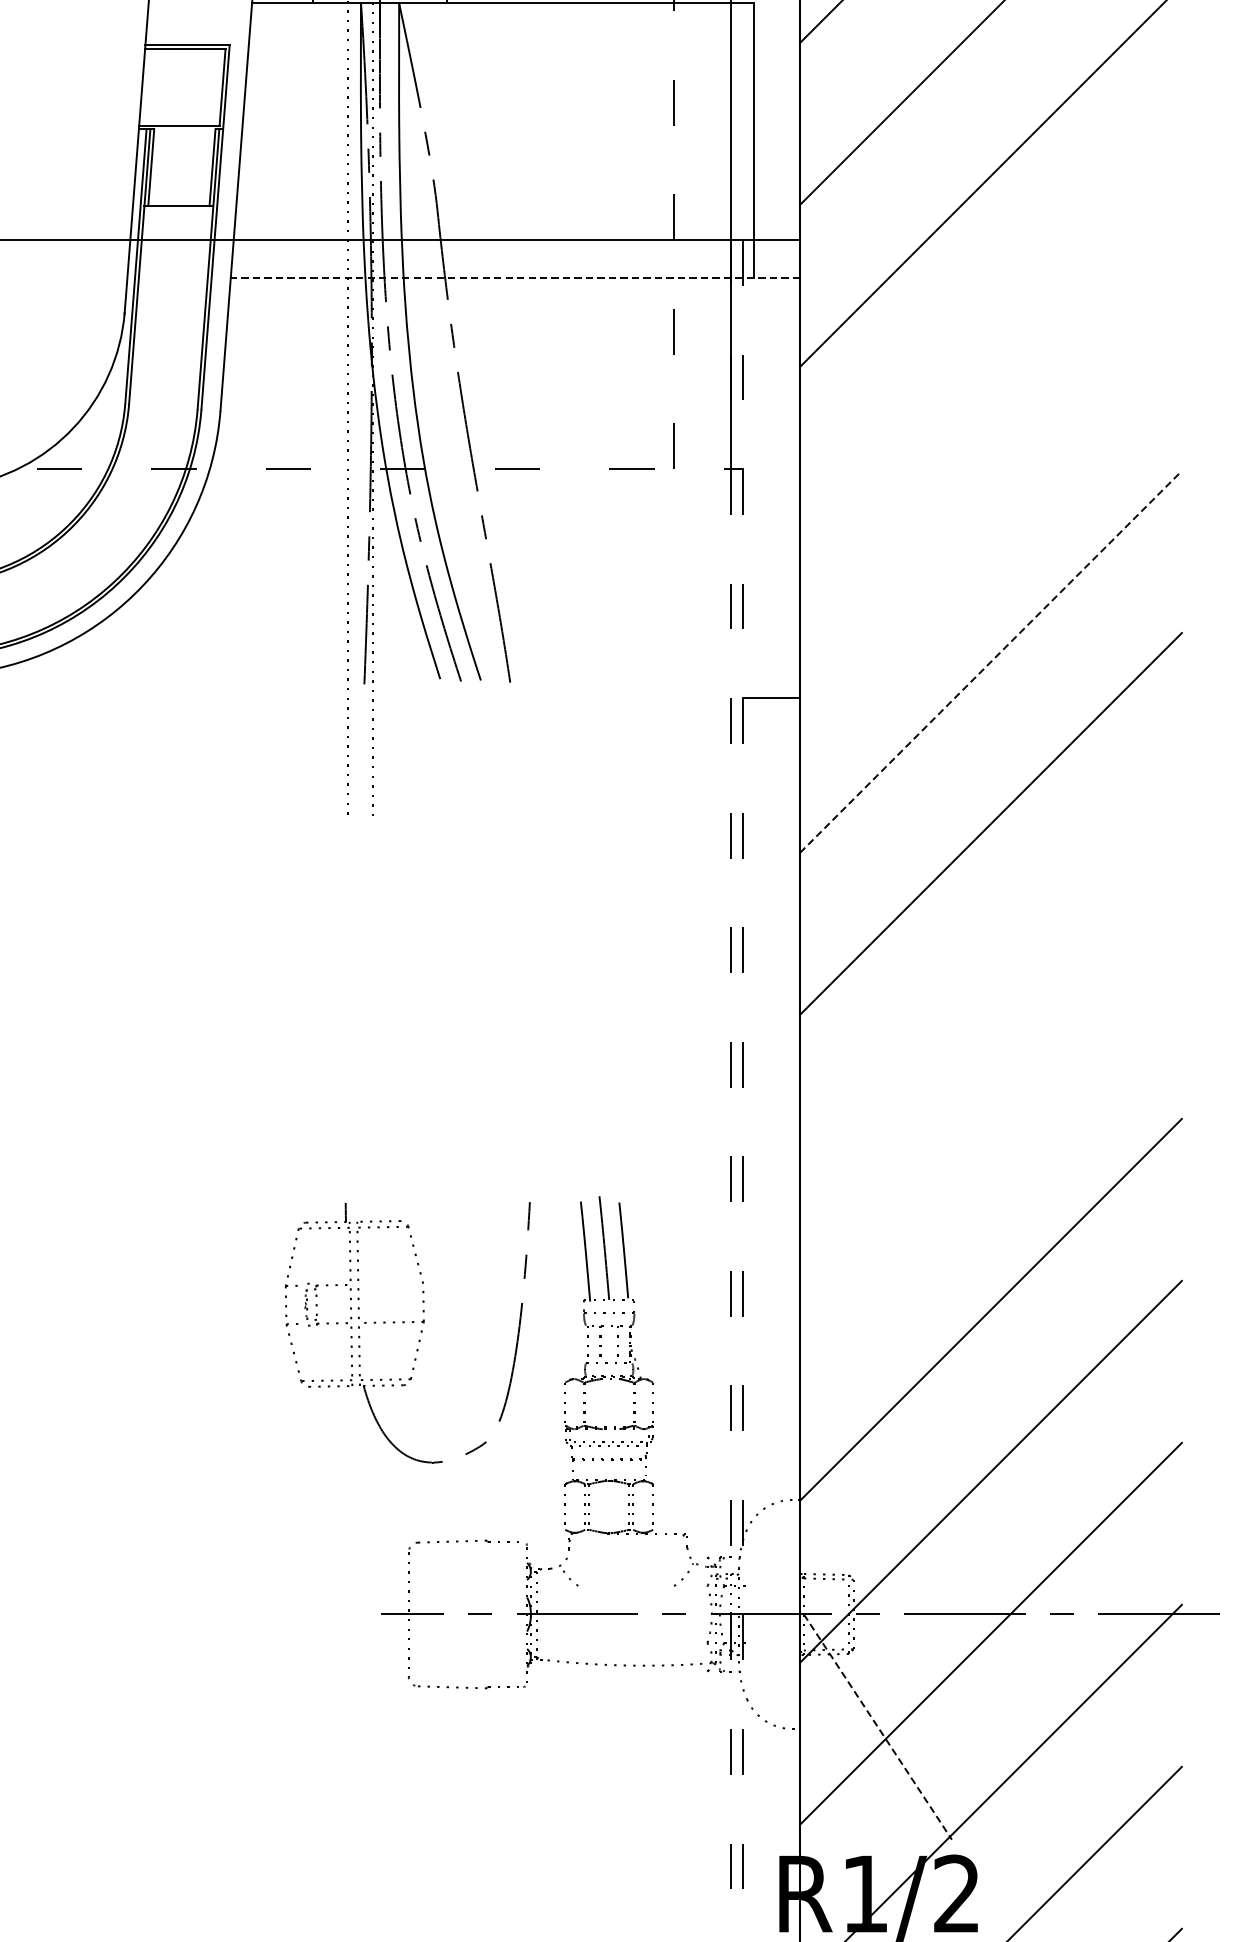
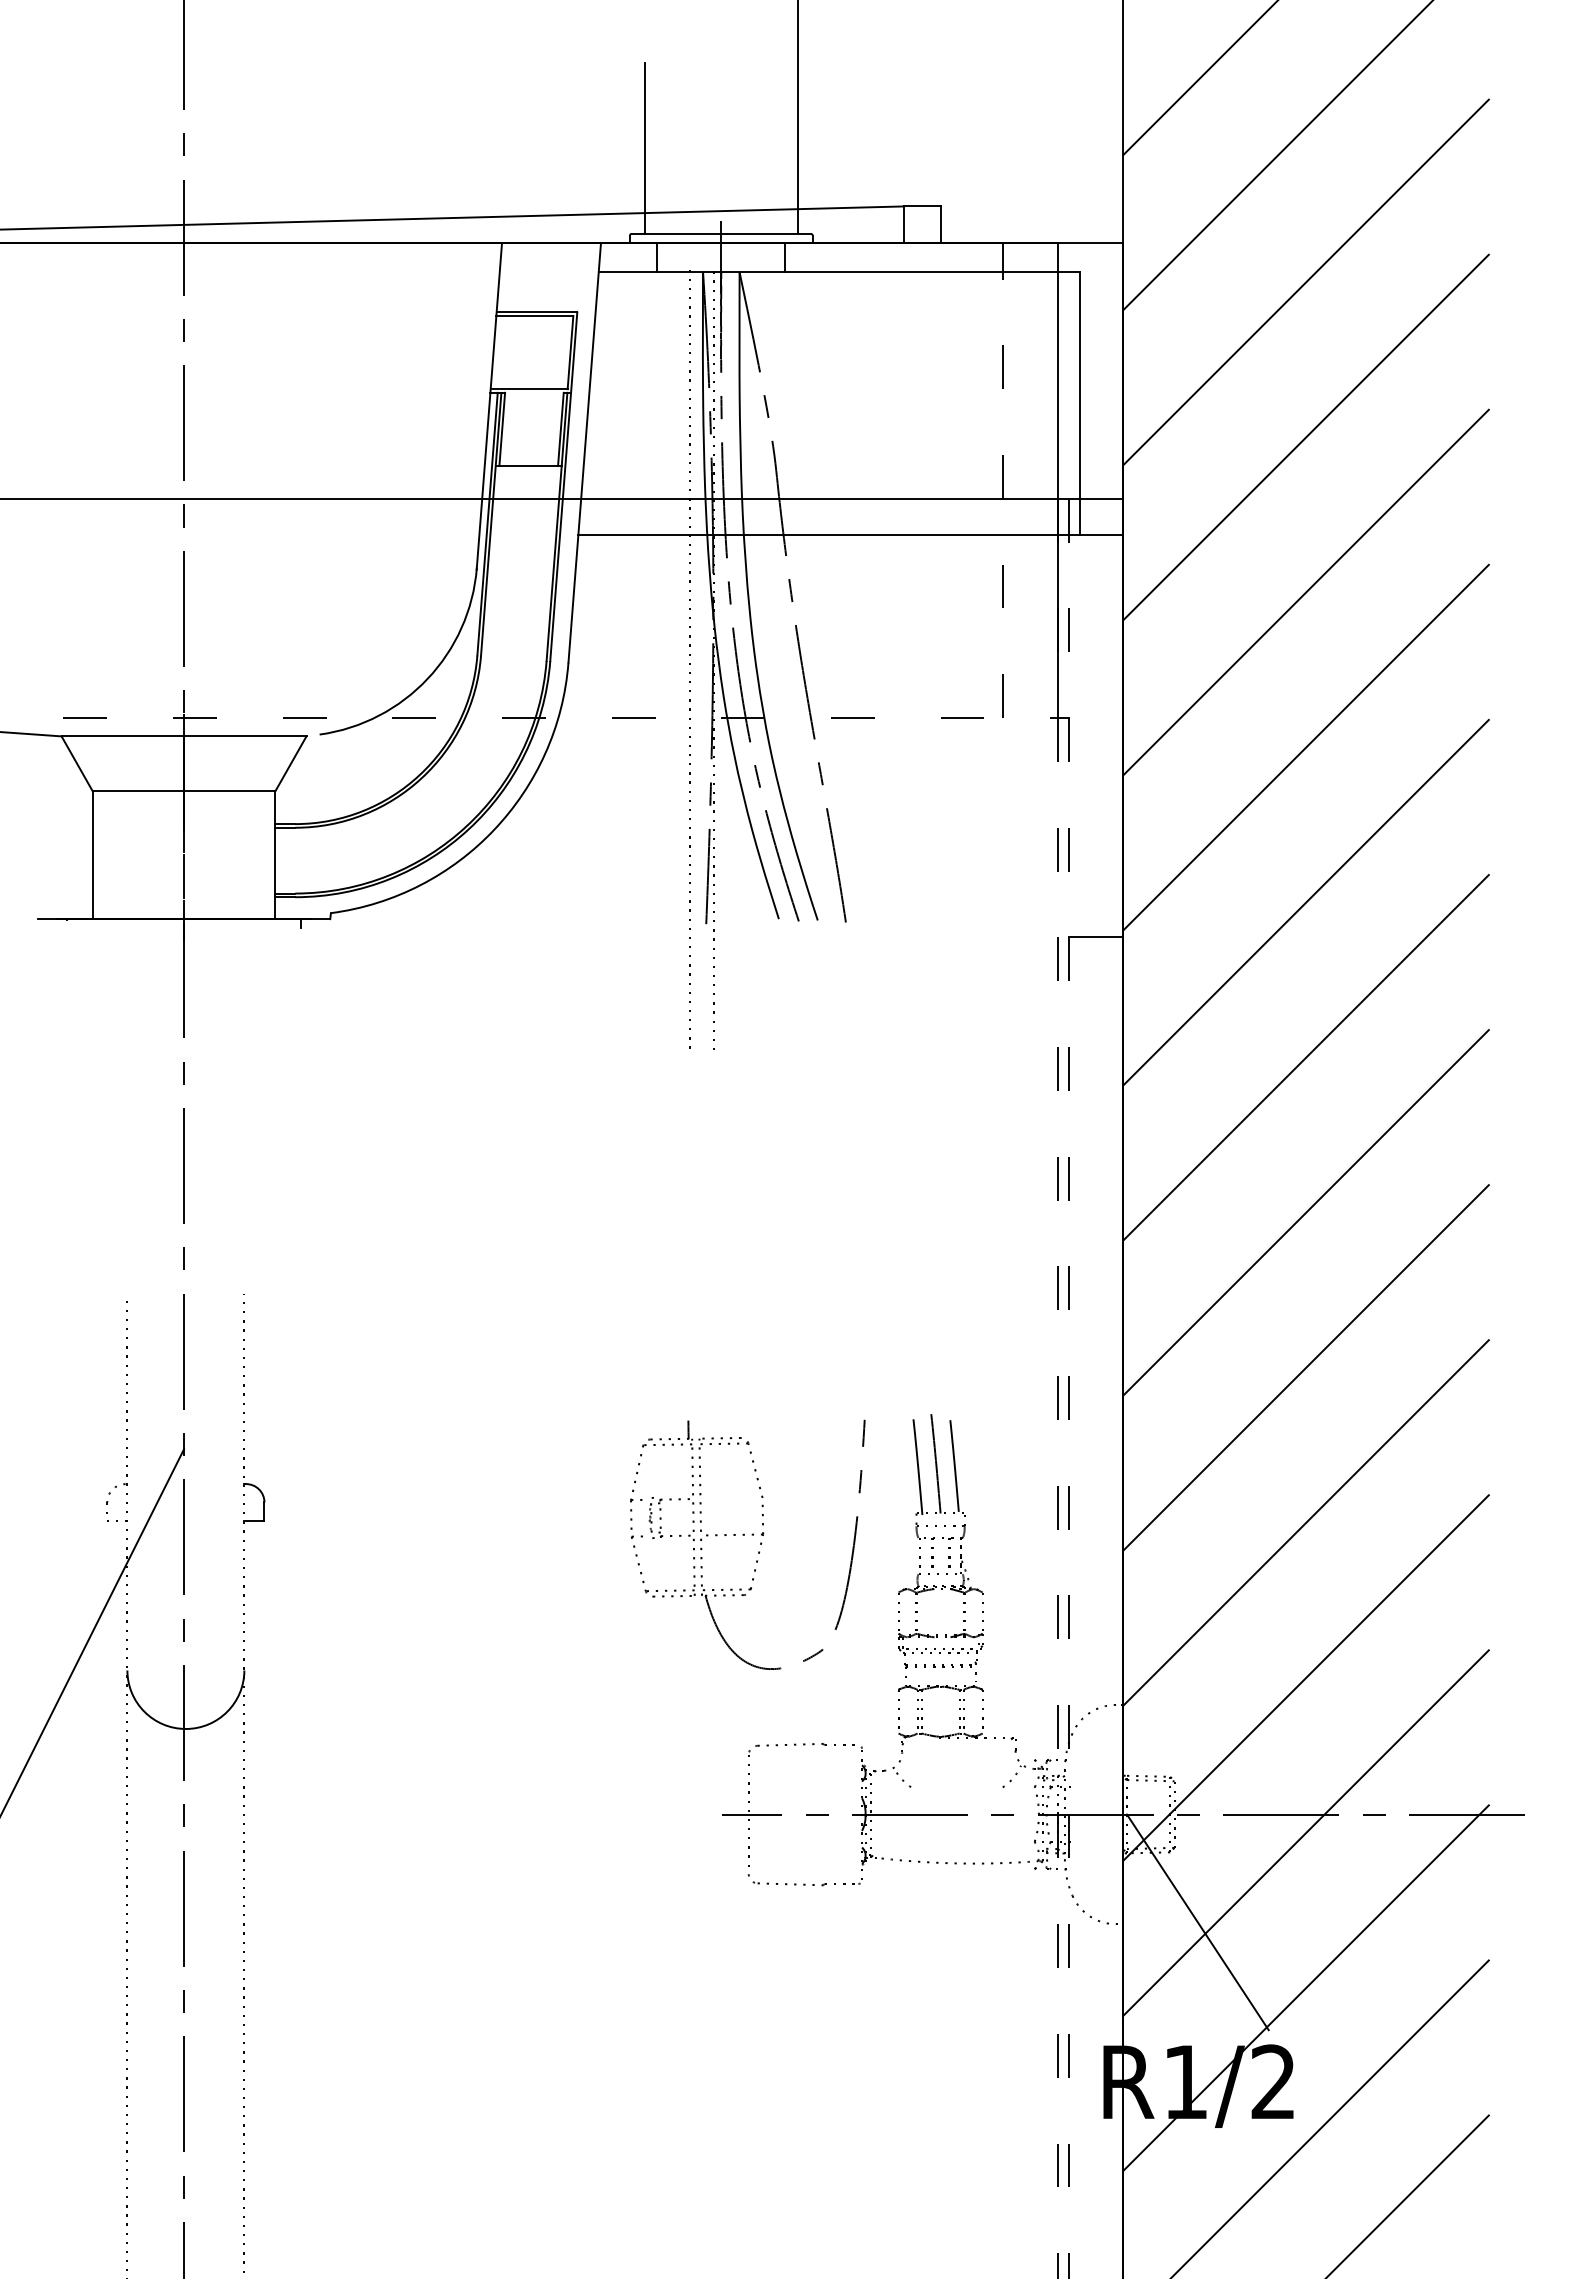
line: (515, 278) -> (850, 535), dashed -> solid
line: (990, 337) -> (1305, 592), added
line: (990, 499) -> (1305, 747), added
line: (991, 661) -> (1306, 902), dashed -> solid
line: (990, 985) -> (1305, 1212), added
line: (990, 1147) -> (1305, 1367), added
line: (877, 1727) -> (1197, 1922), dashed -> solid

